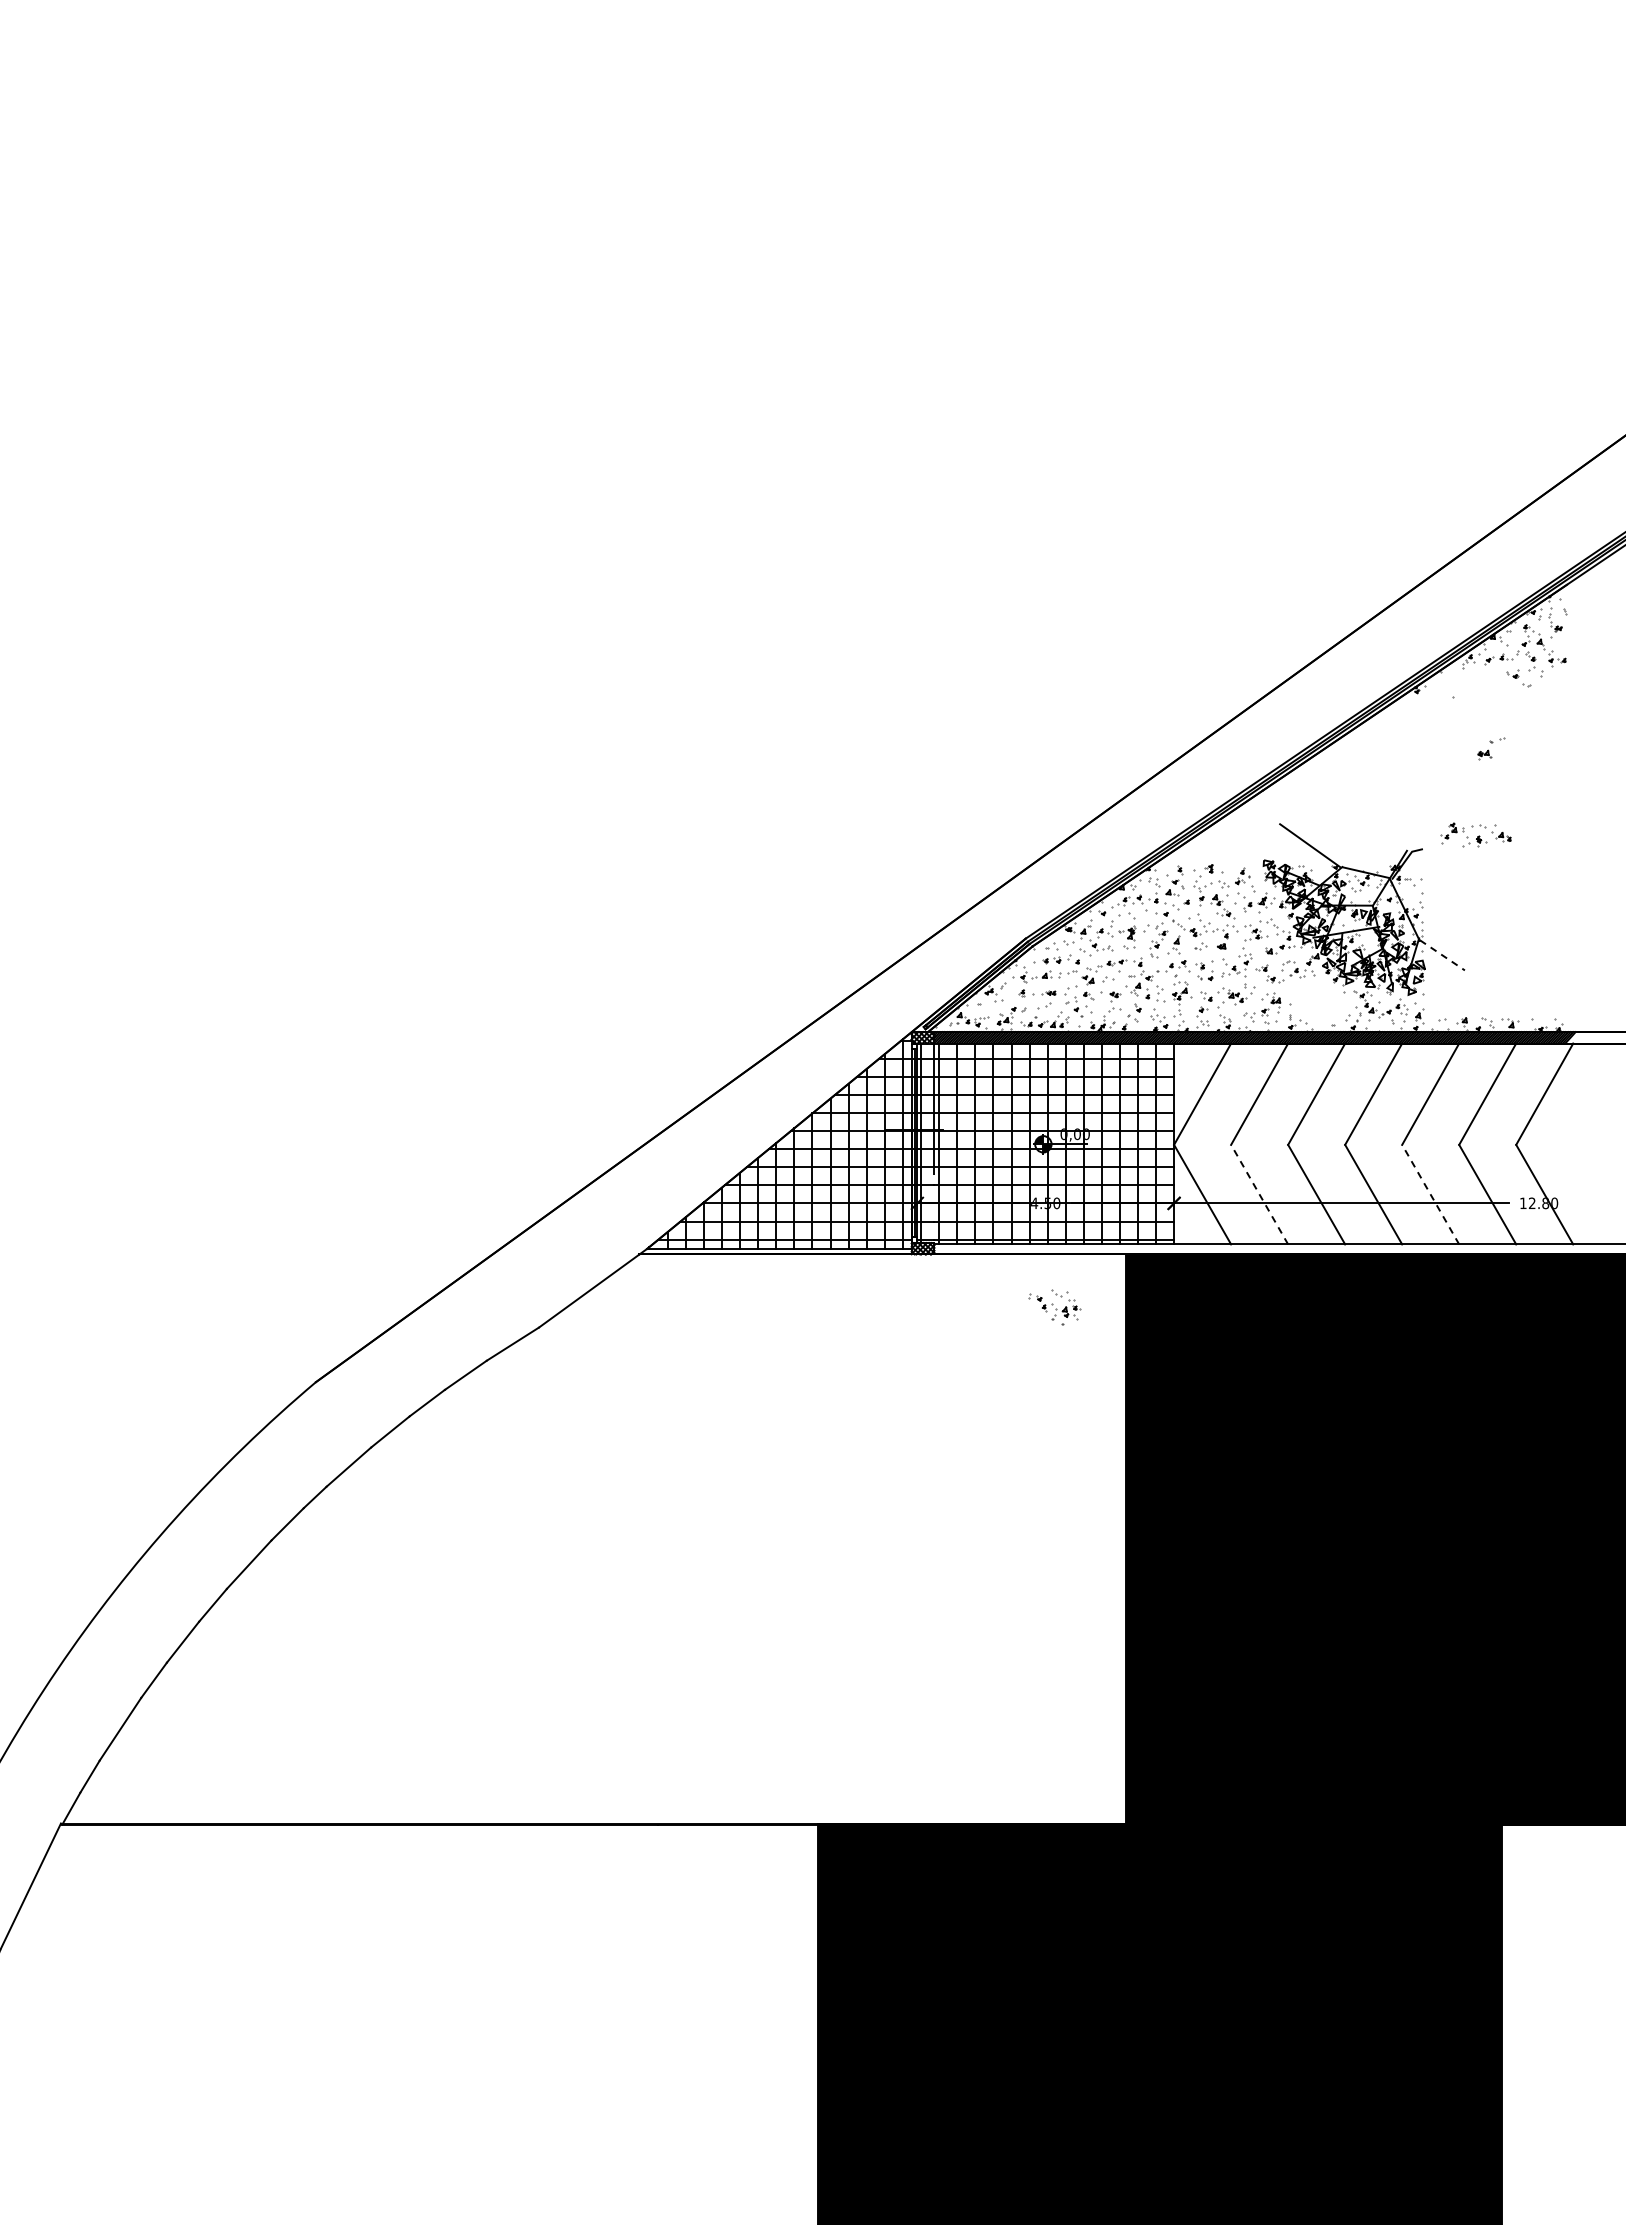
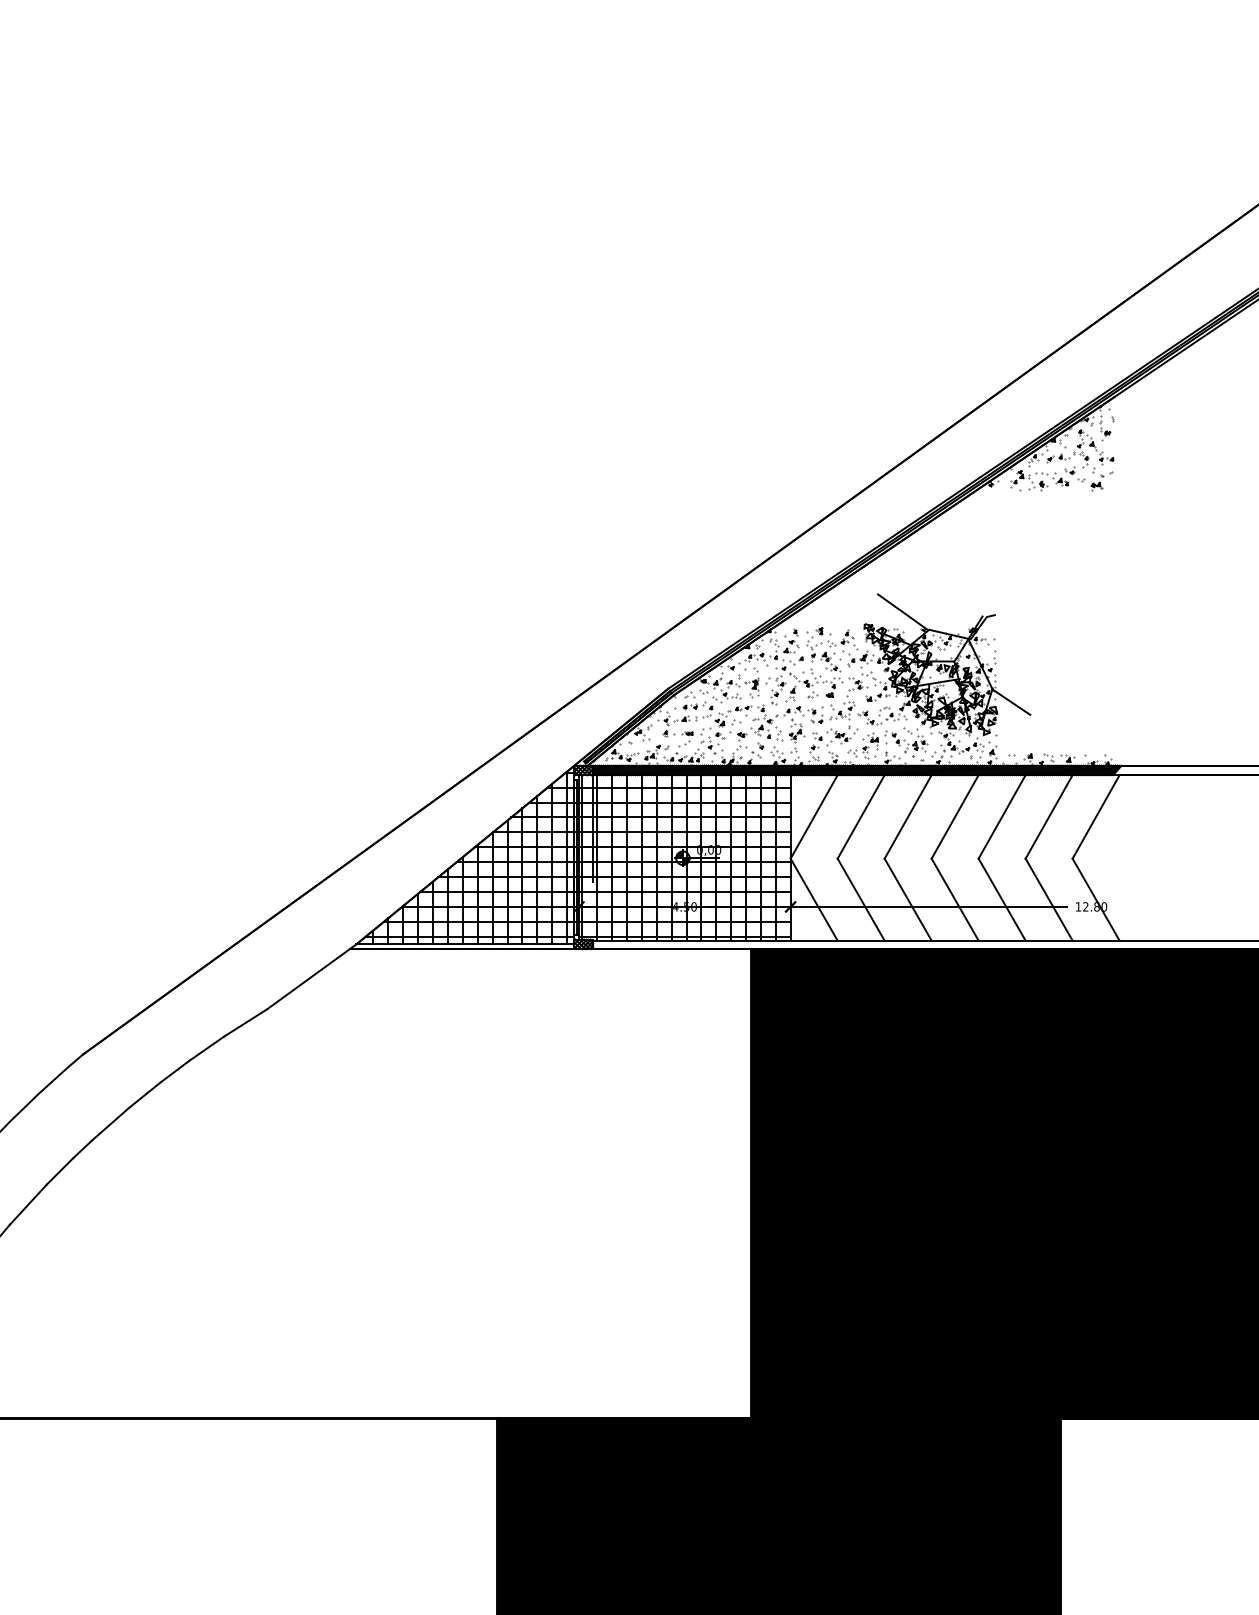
part: (1491, 748) -> (1102, 480), moved
part: (1475, 834) -> (1039, 480), moved
line: (1442, 955) -> (1011, 702), dashed -> solid
line: (1259, 1194) -> (861, 899), dashed -> solid
line: (1430, 1194) -> (1001, 899), dashed -> solid
part: (1054, 1307) -> (906, 742), moved

